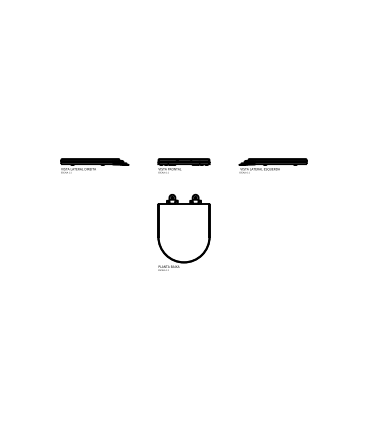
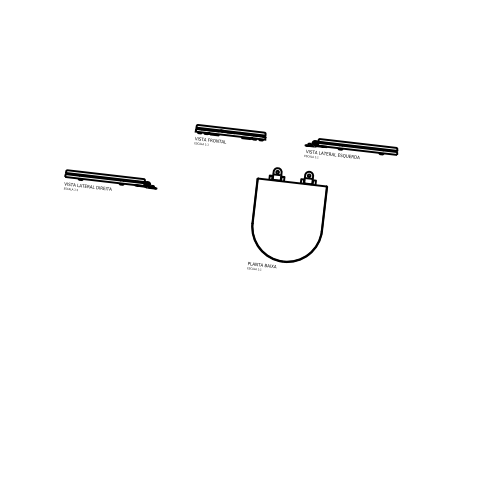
part: (94, 165) -> (110, 184), moved
part: (183, 231) -> (287, 219), moved

